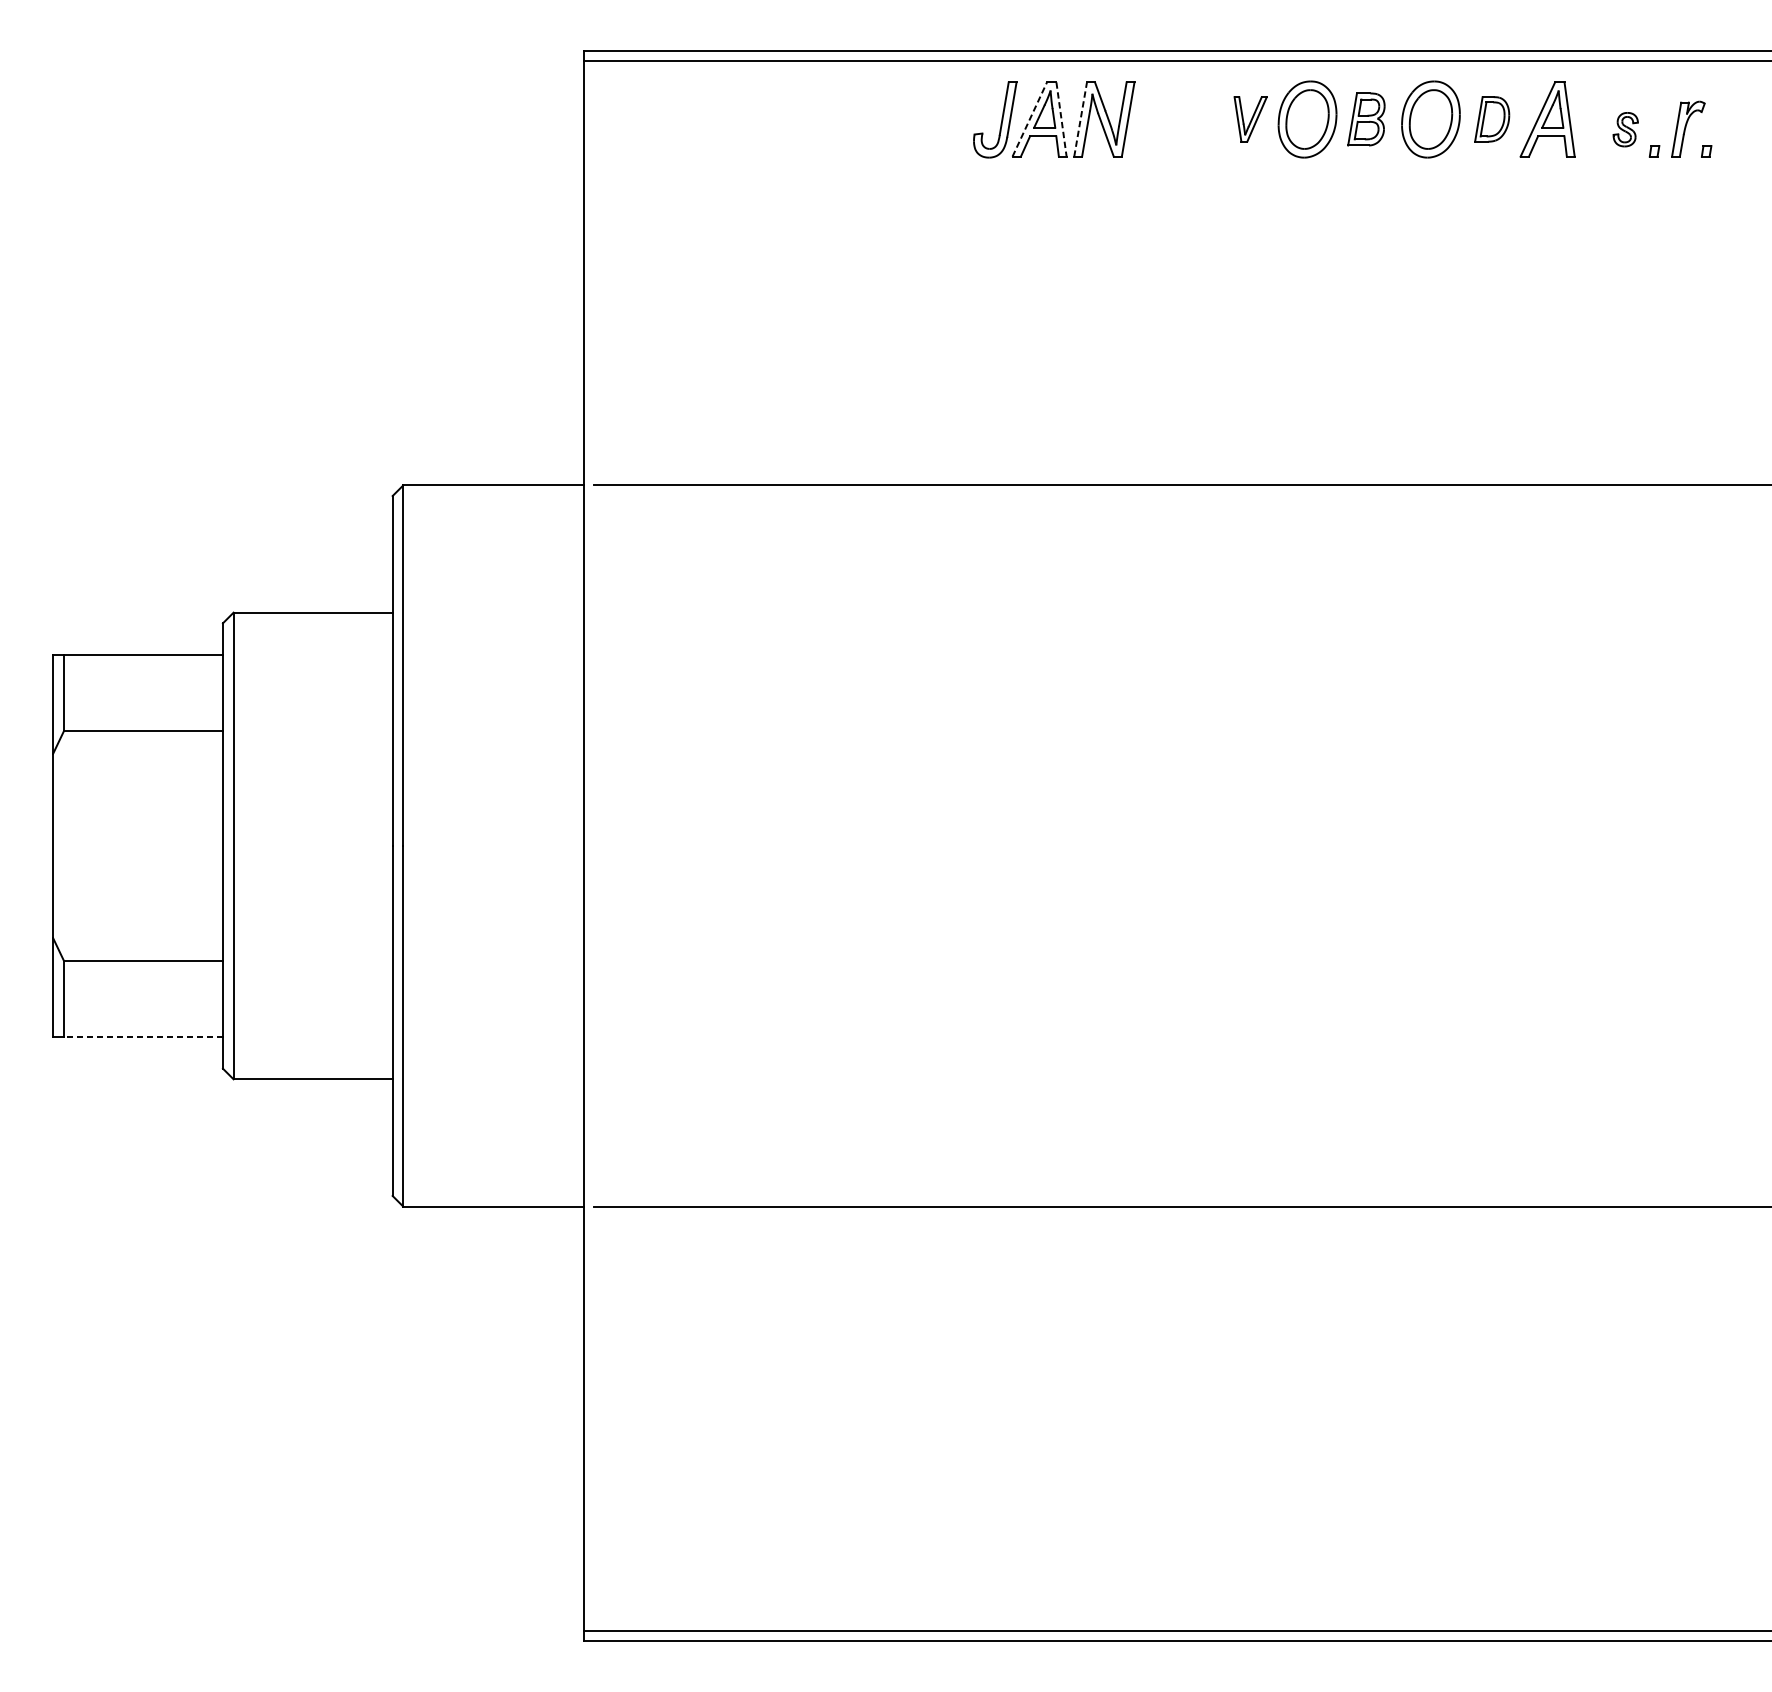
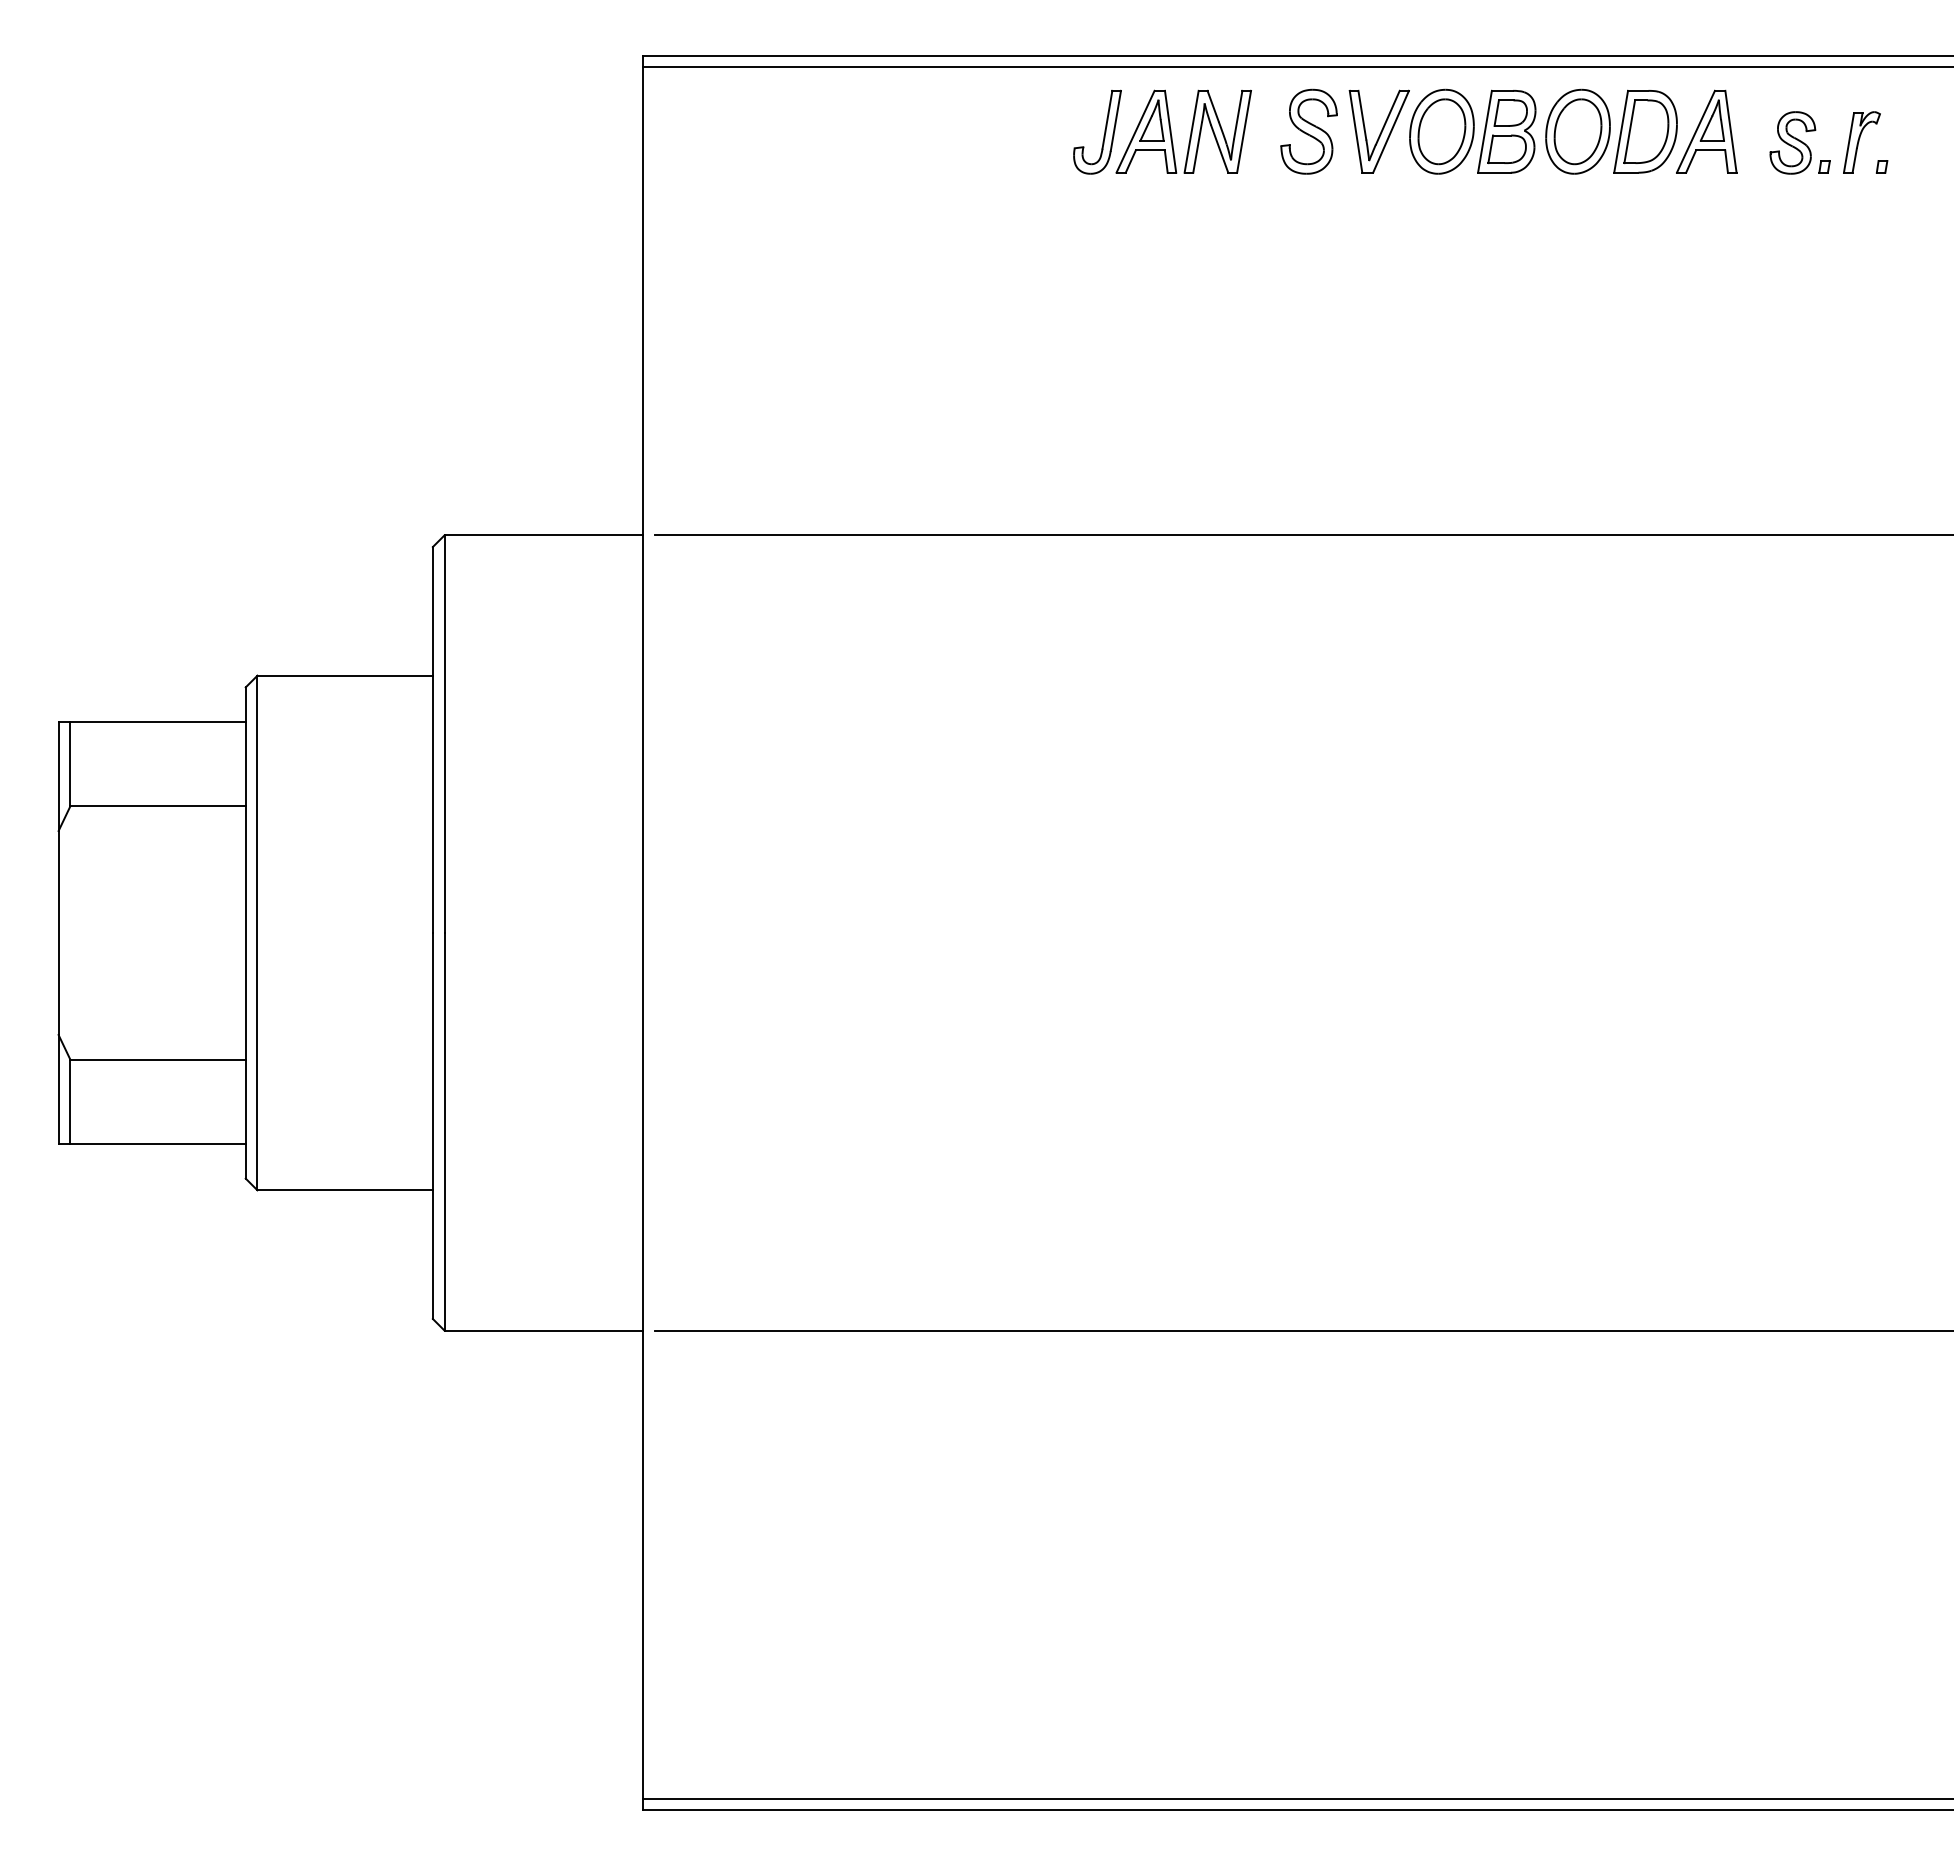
line: (1029, 119) -> (1135, 131), dashed -> solid
line: (1080, 119) -> (1191, 131), dashed -> solid
part: (1186, 119) -> (1308, 131), added
part: (1250, 119) -> (1378, 131), size x1.67
part: (1366, 119) -> (1506, 131), size x1.43
part: (1492, 119) -> (1645, 131), size x1.67
line: (1061, 120) -> (1170, 132), dashed -> solid
part: (1625, 129) -> (1792, 142), size x1.67
line: (143, 1036) -> (158, 1143), dashed -> solid

